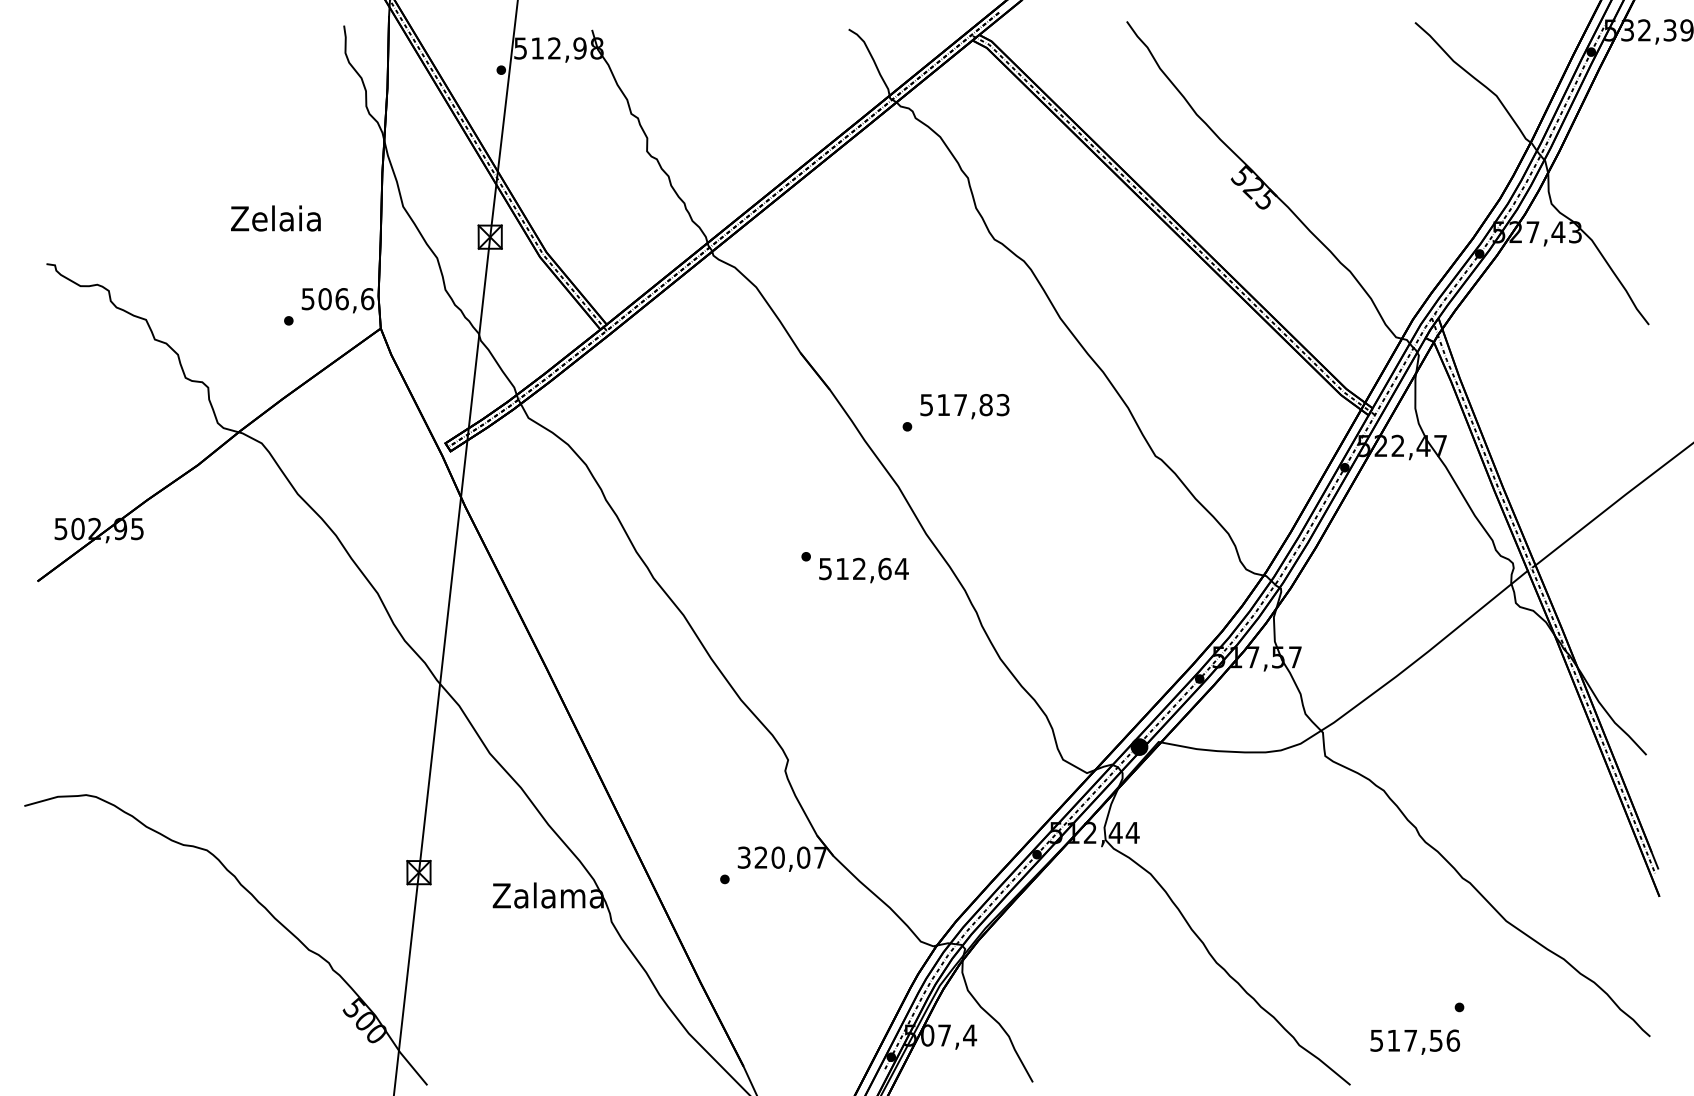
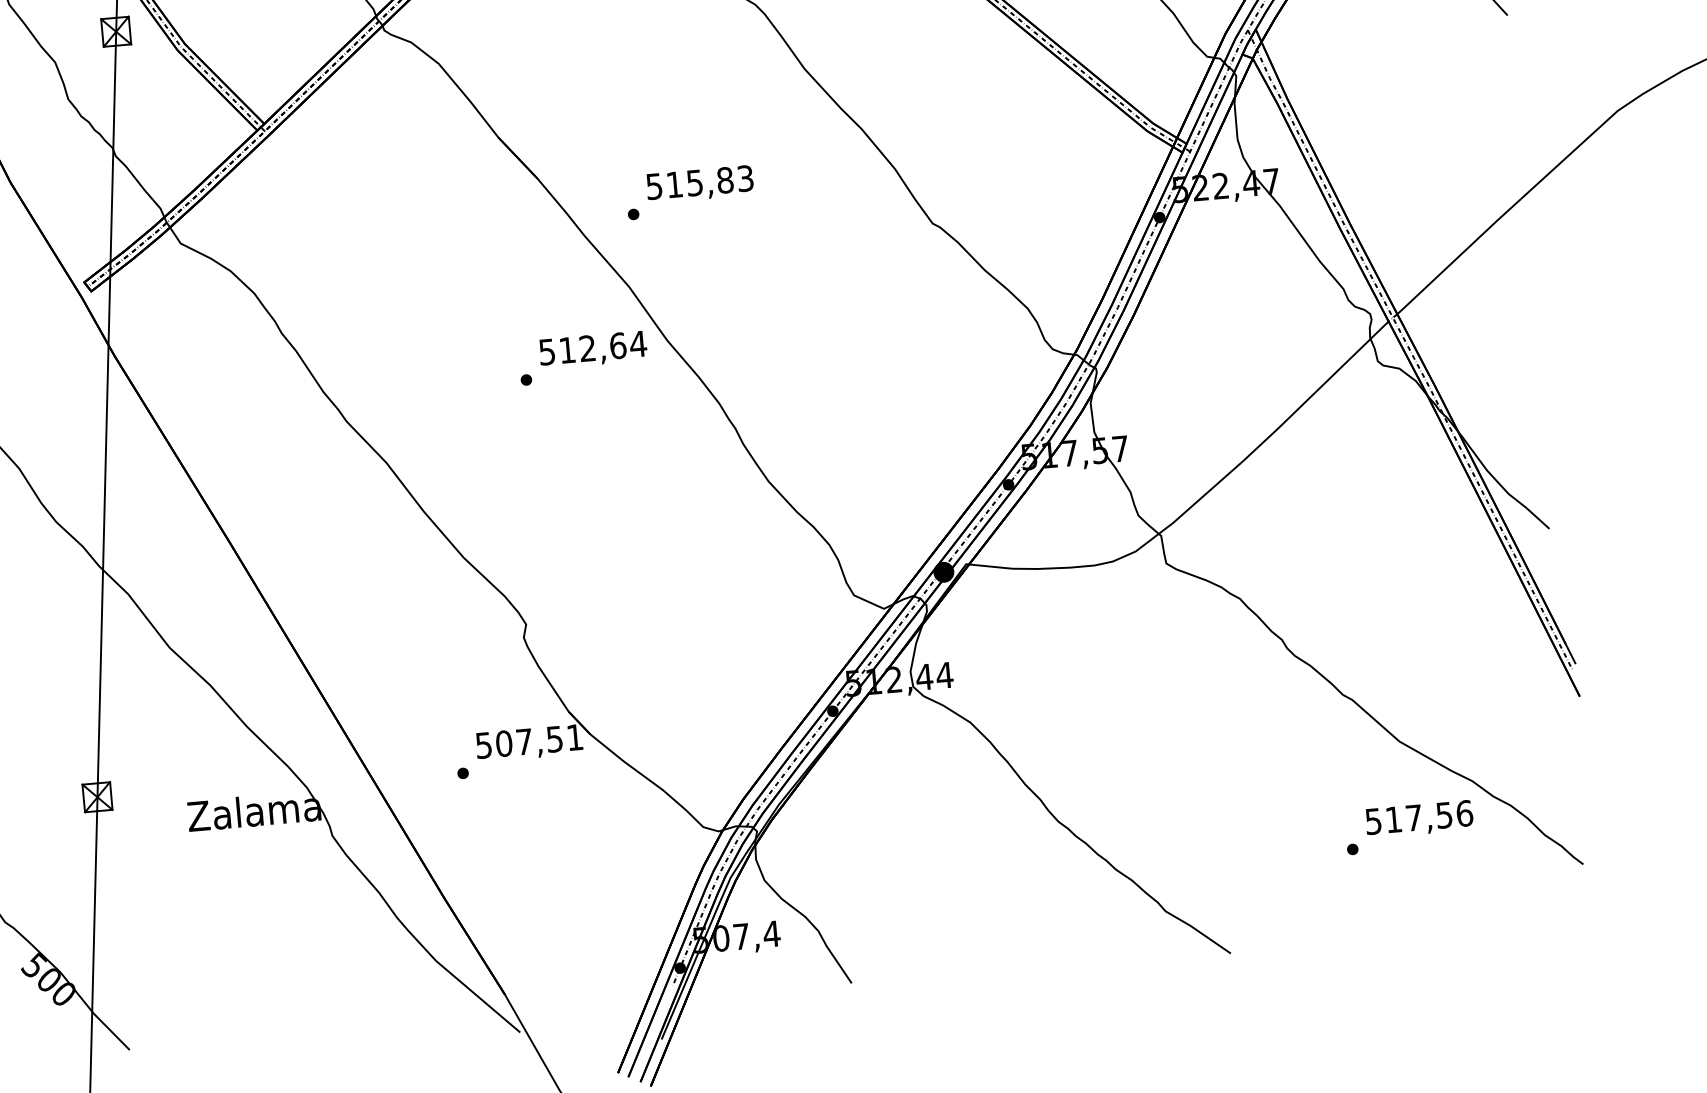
text: (960, 405) -> (694, 183), 517,83 -> 515,83
text: (863, 570) -> (592, 349), moved
text: (782, 857) -> (529, 741), 320,07 -> 507,51
text: (1415, 1041) -> (1419, 818), moved

